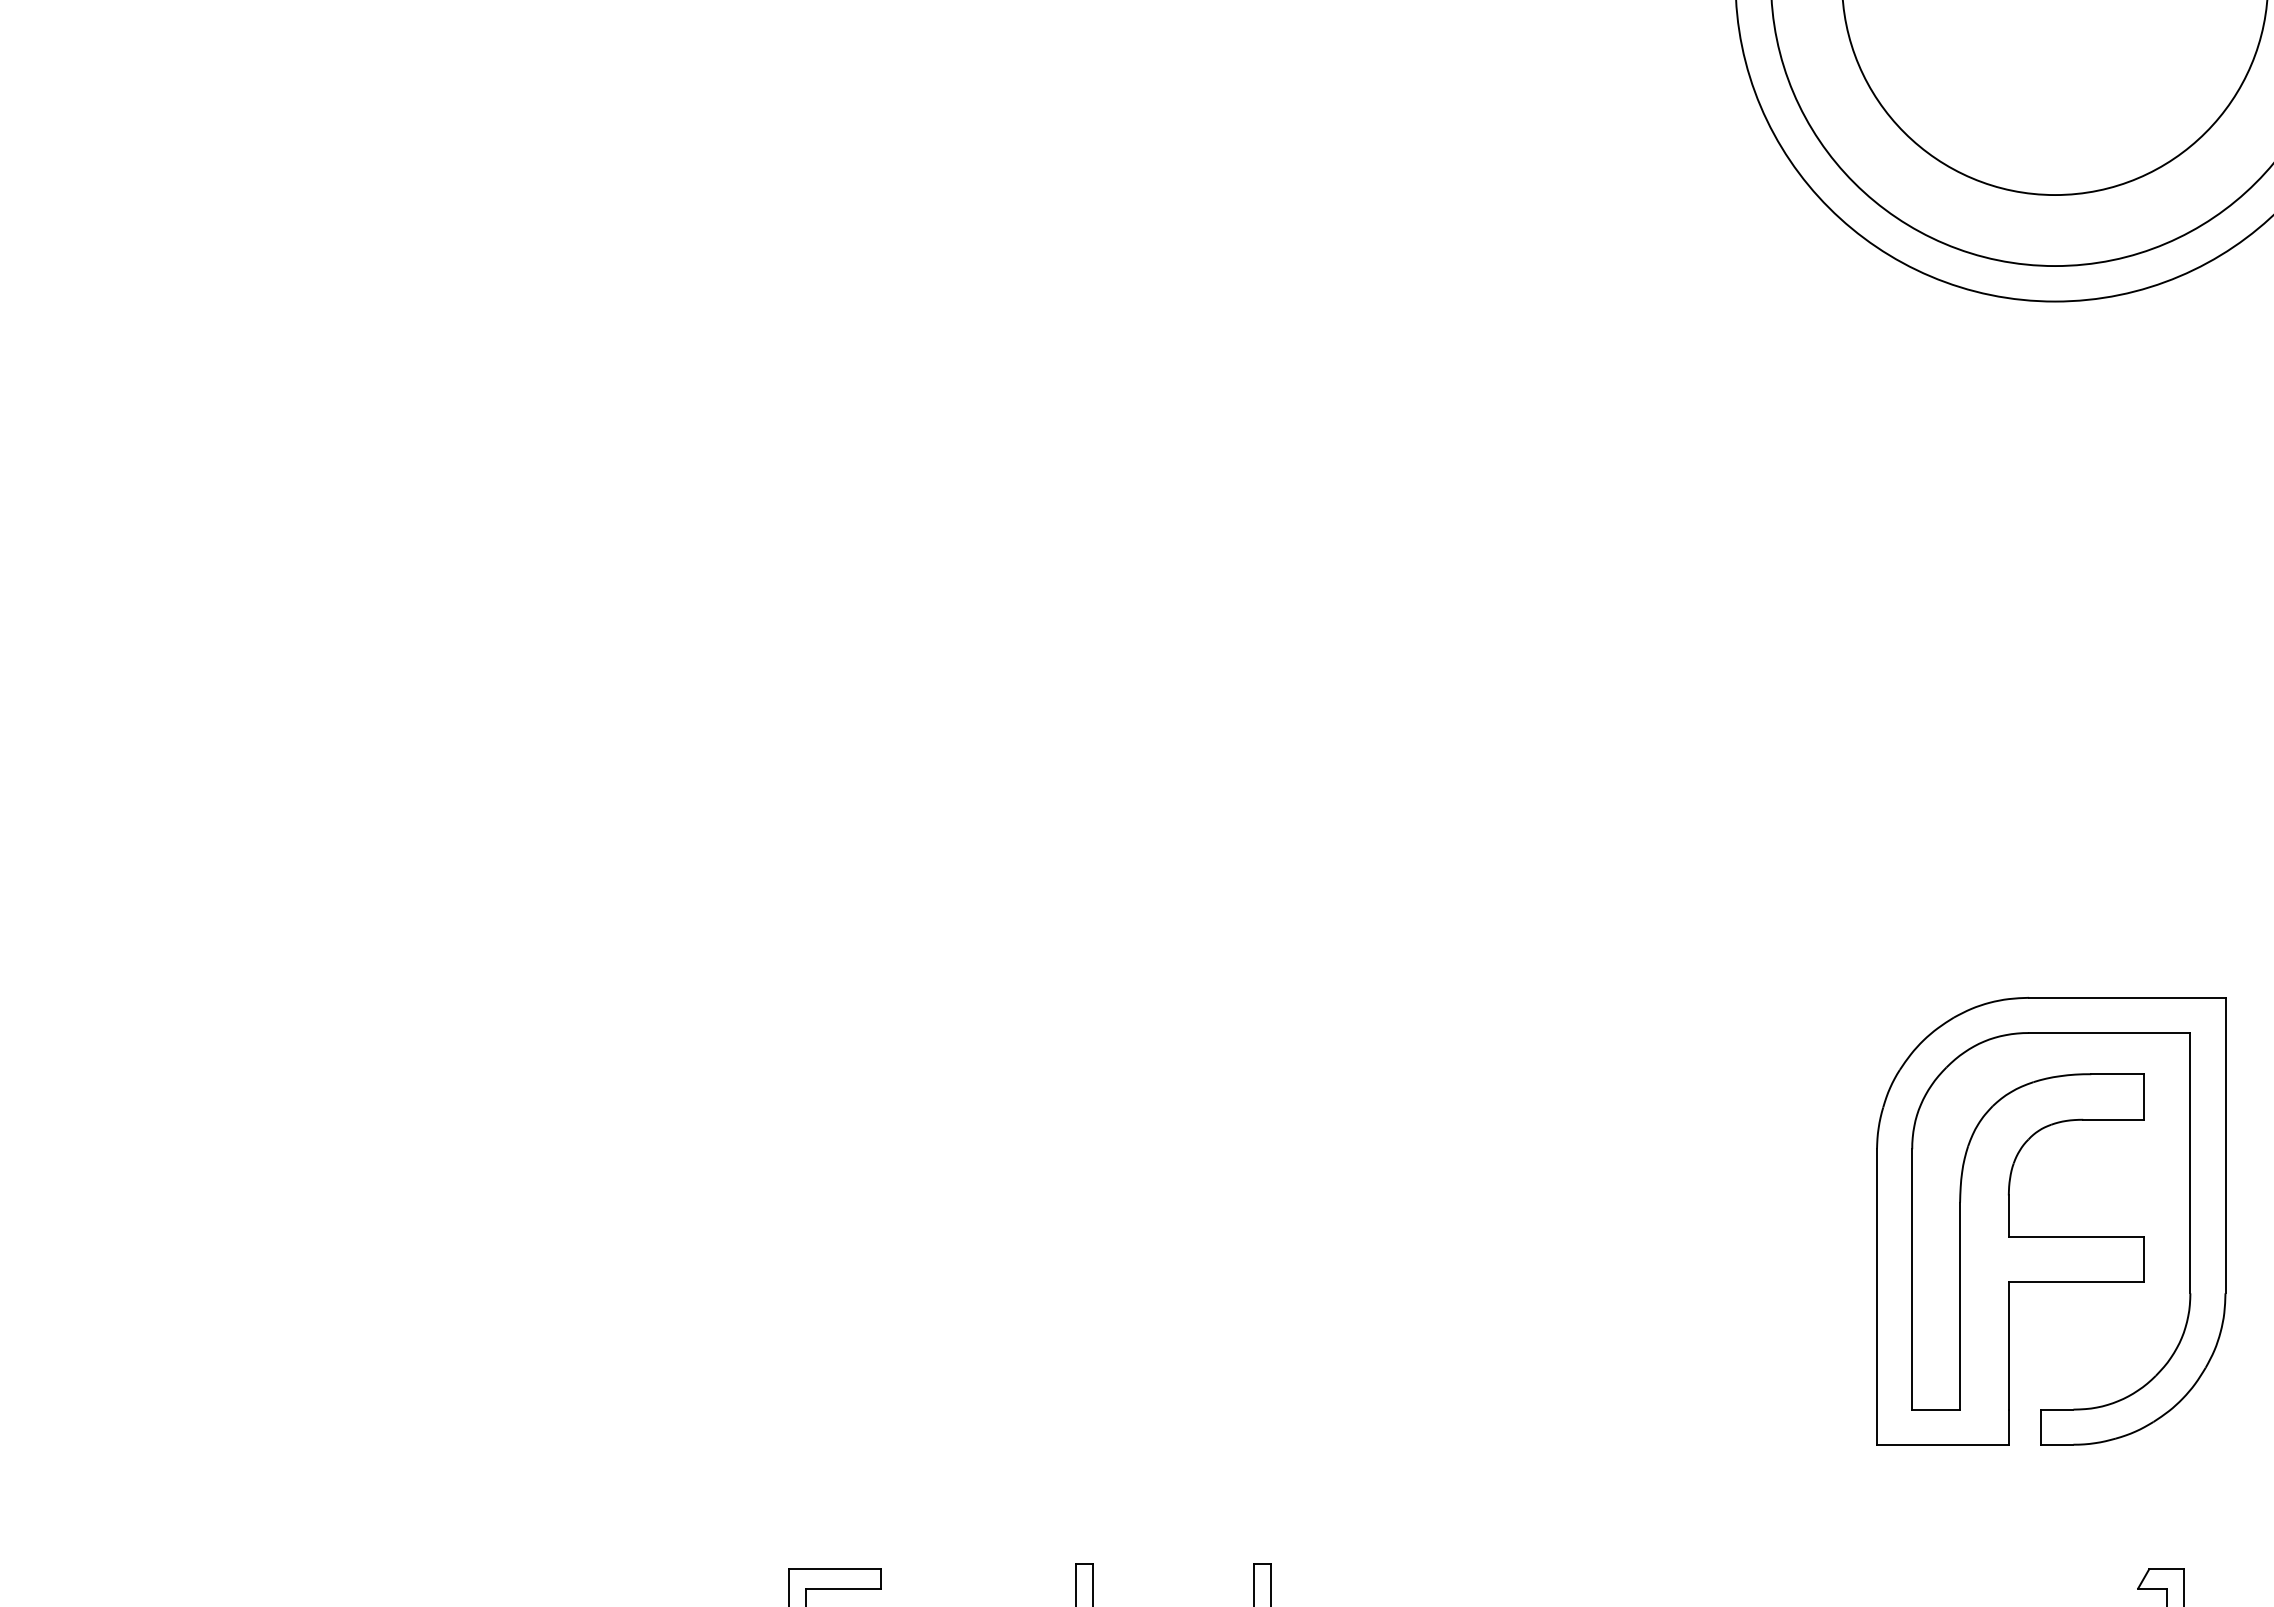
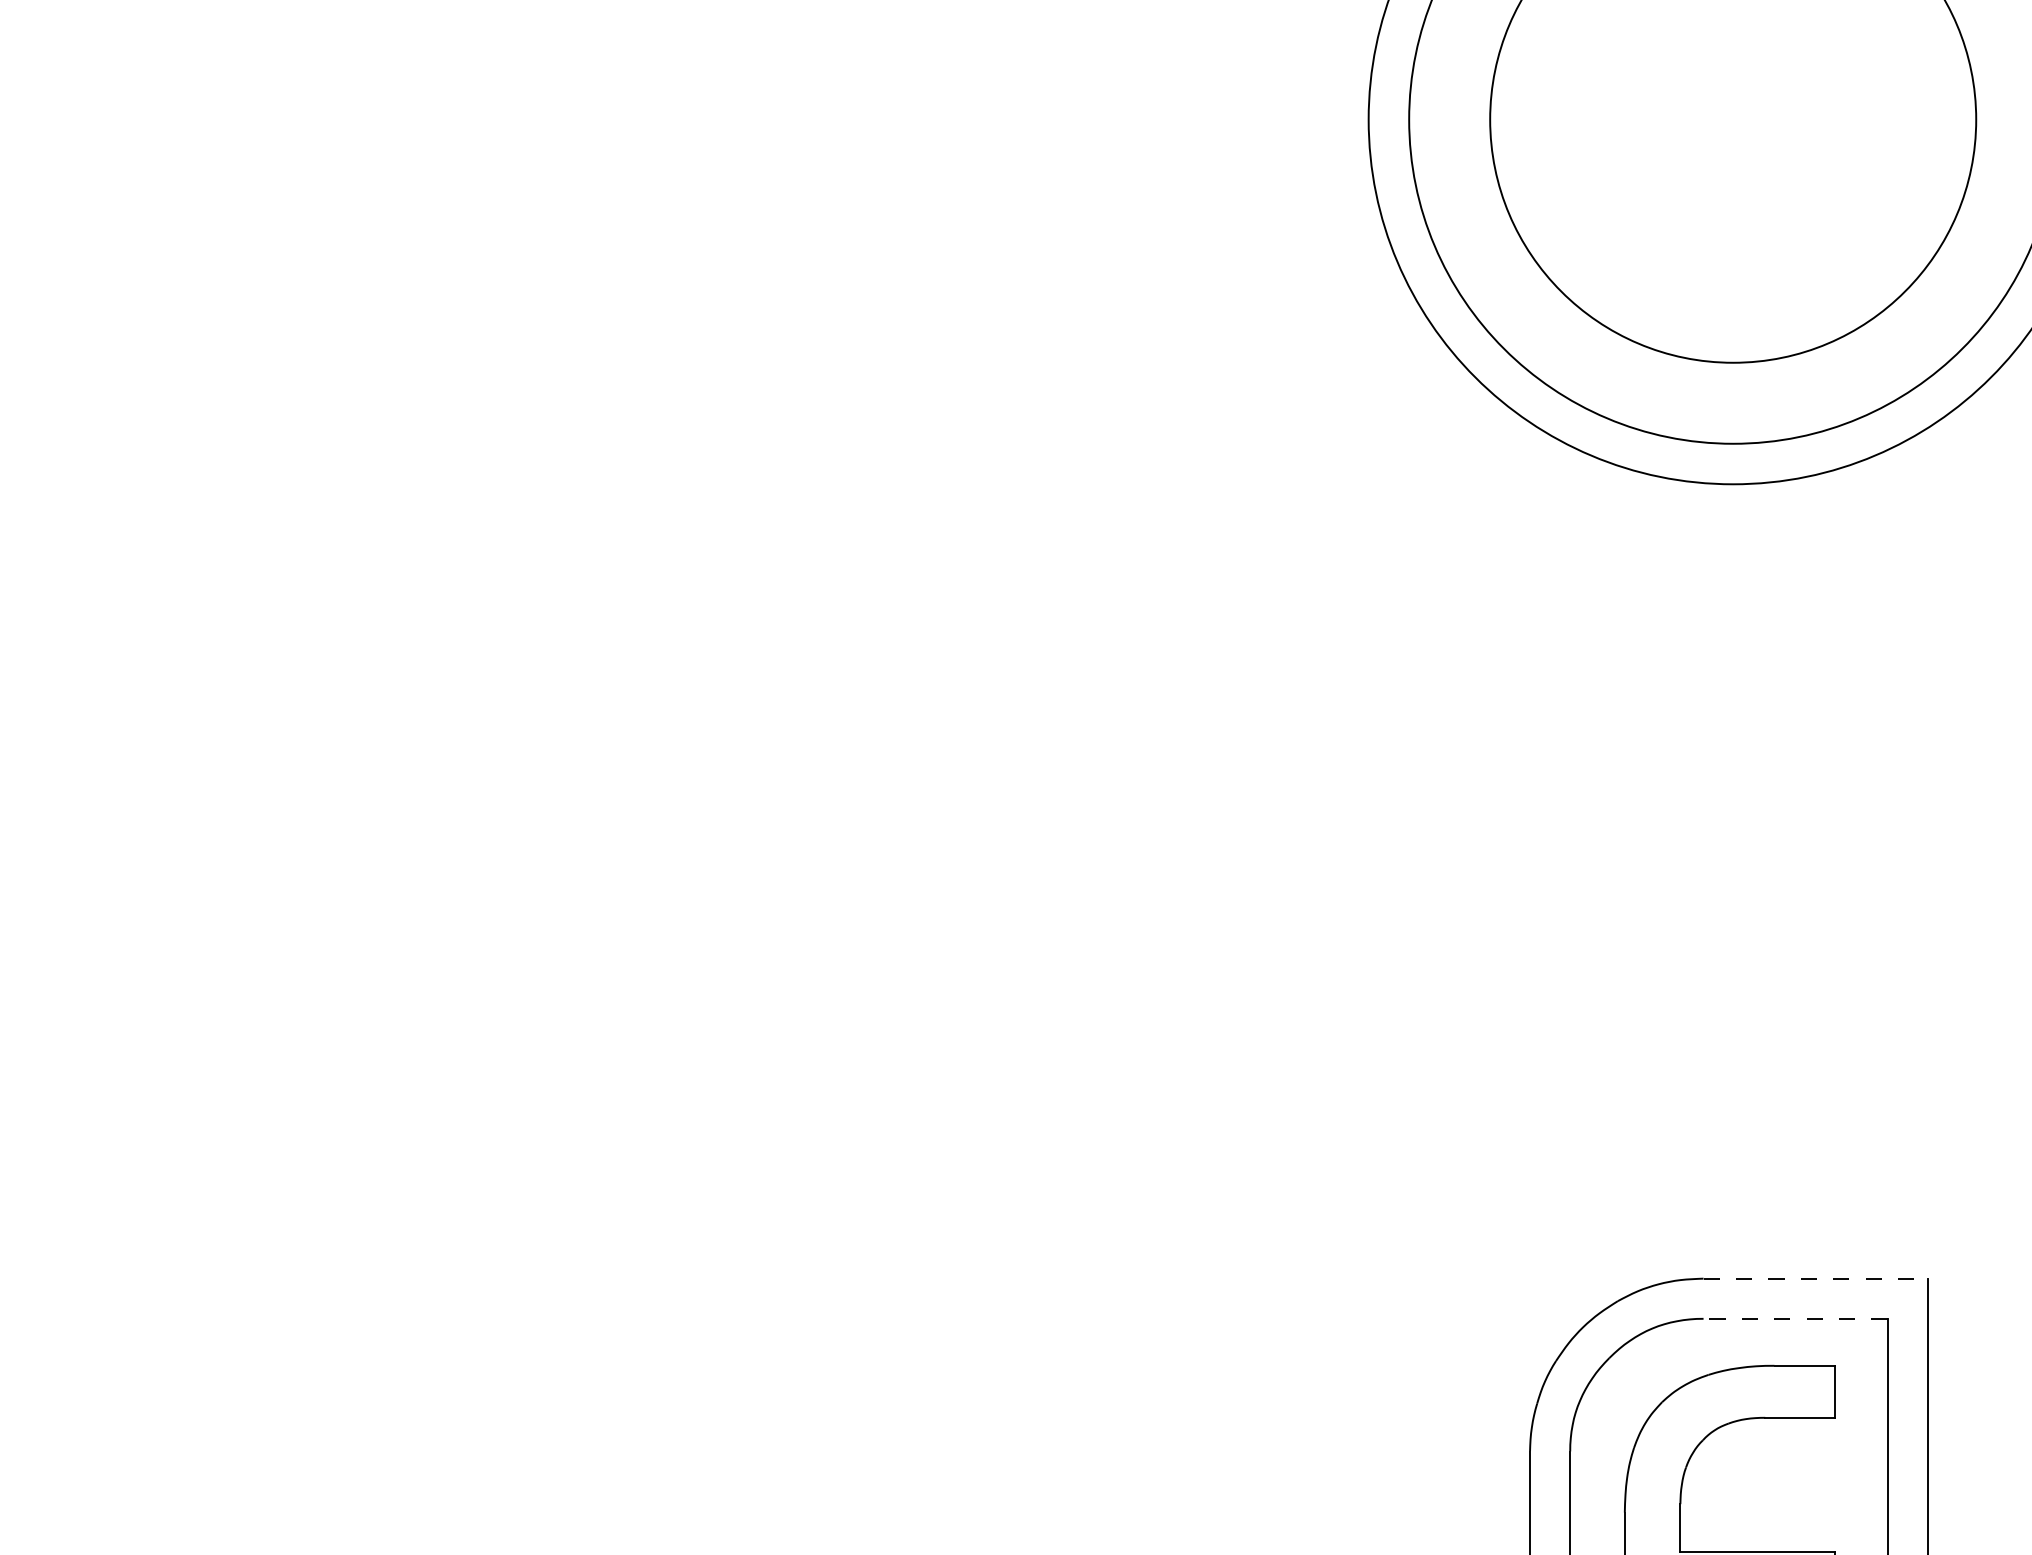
line: (2127, 997) -> (1815, 1278), solid -> dashed
line: (2109, 1033) -> (1795, 1319), solid -> dashed

